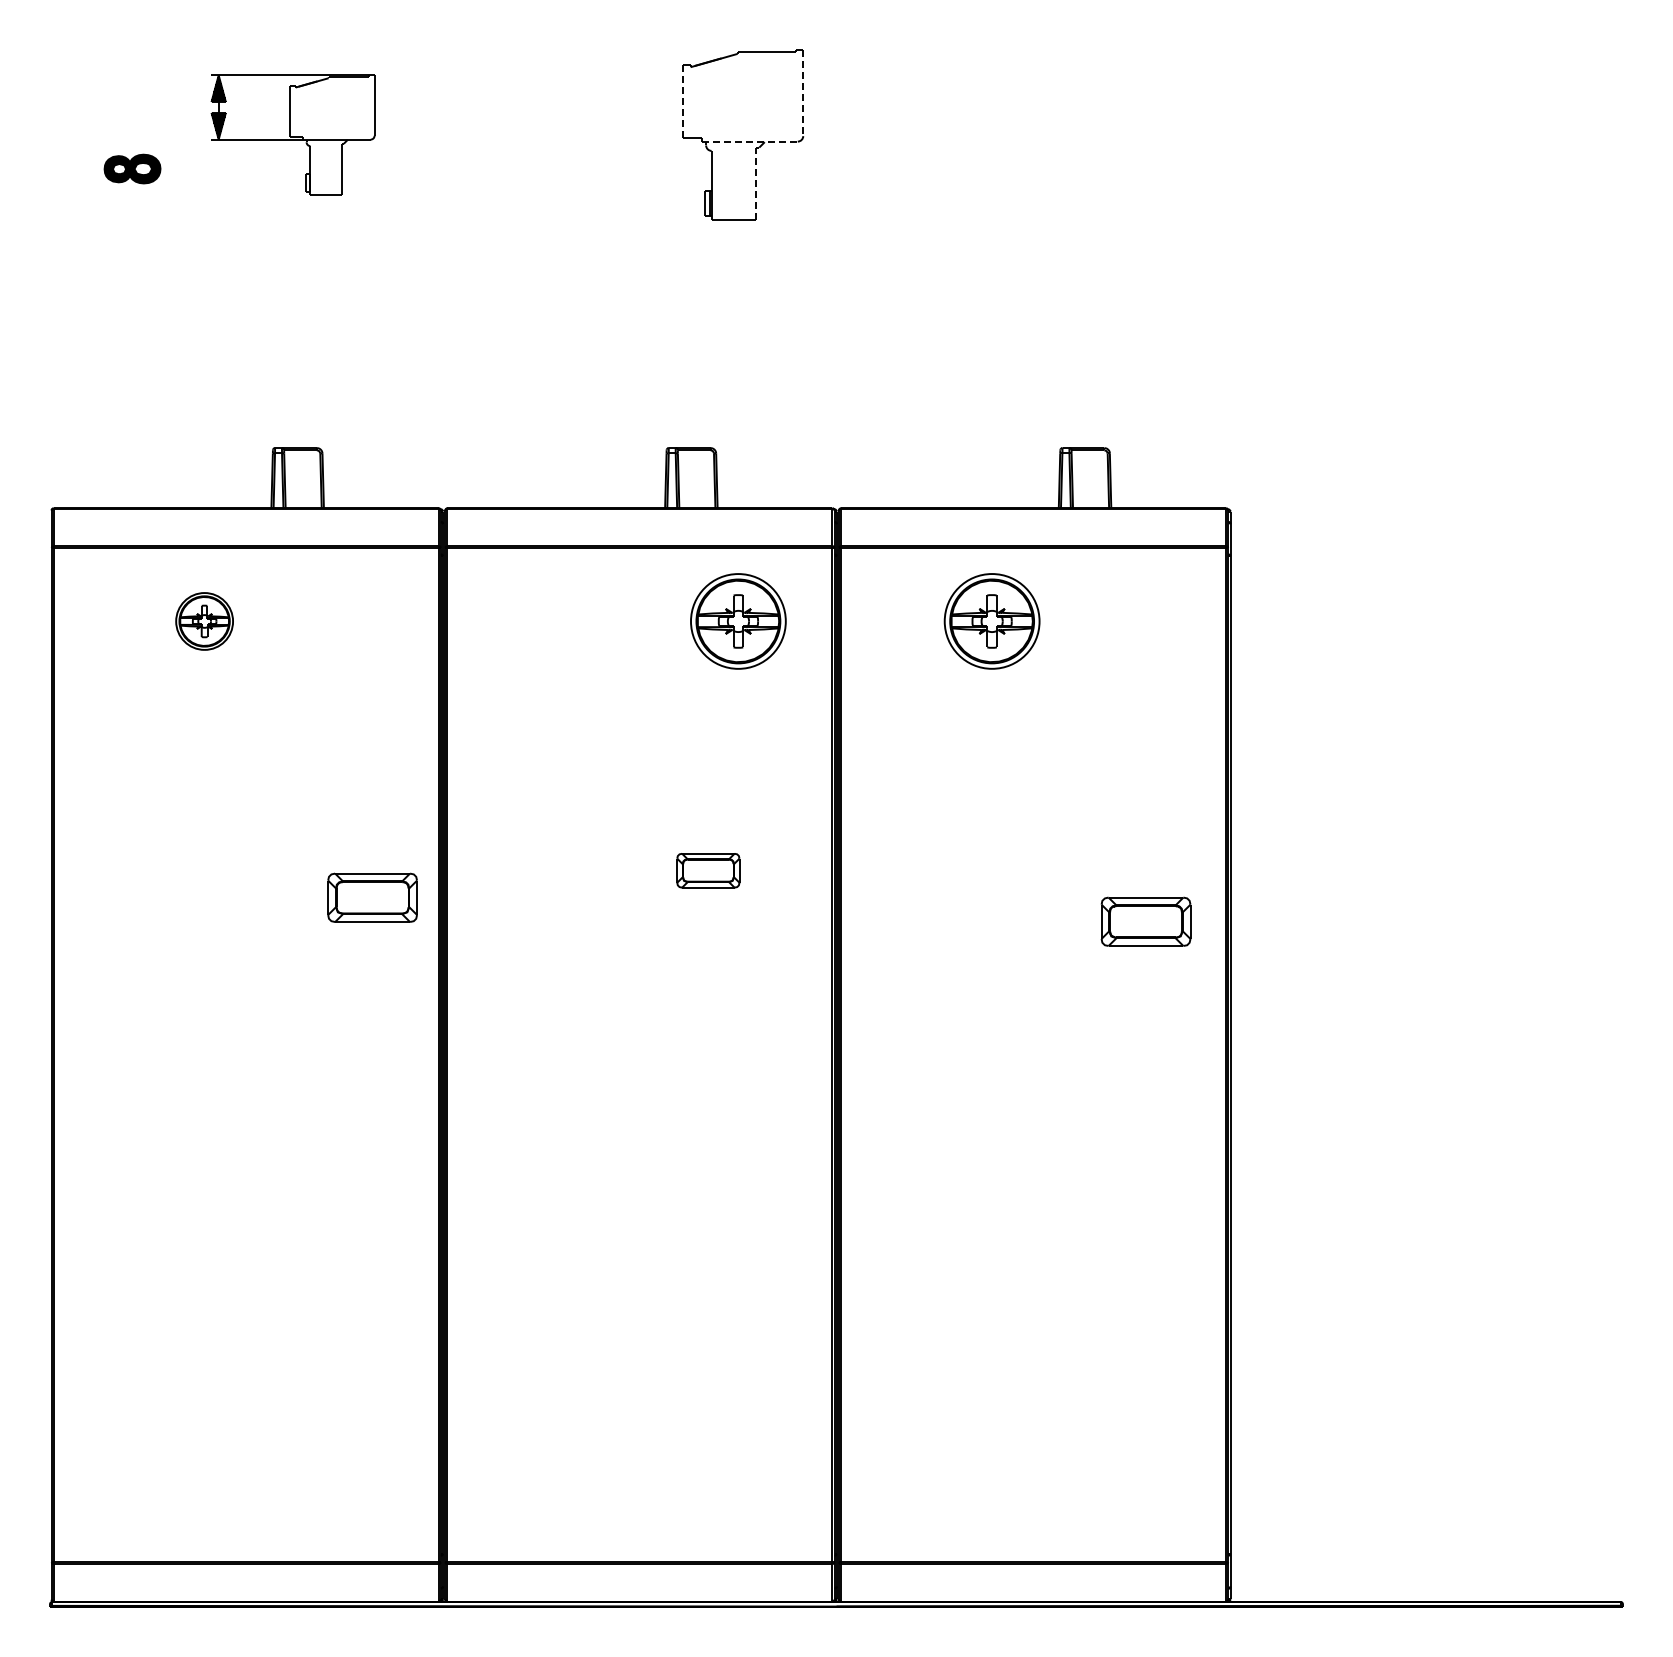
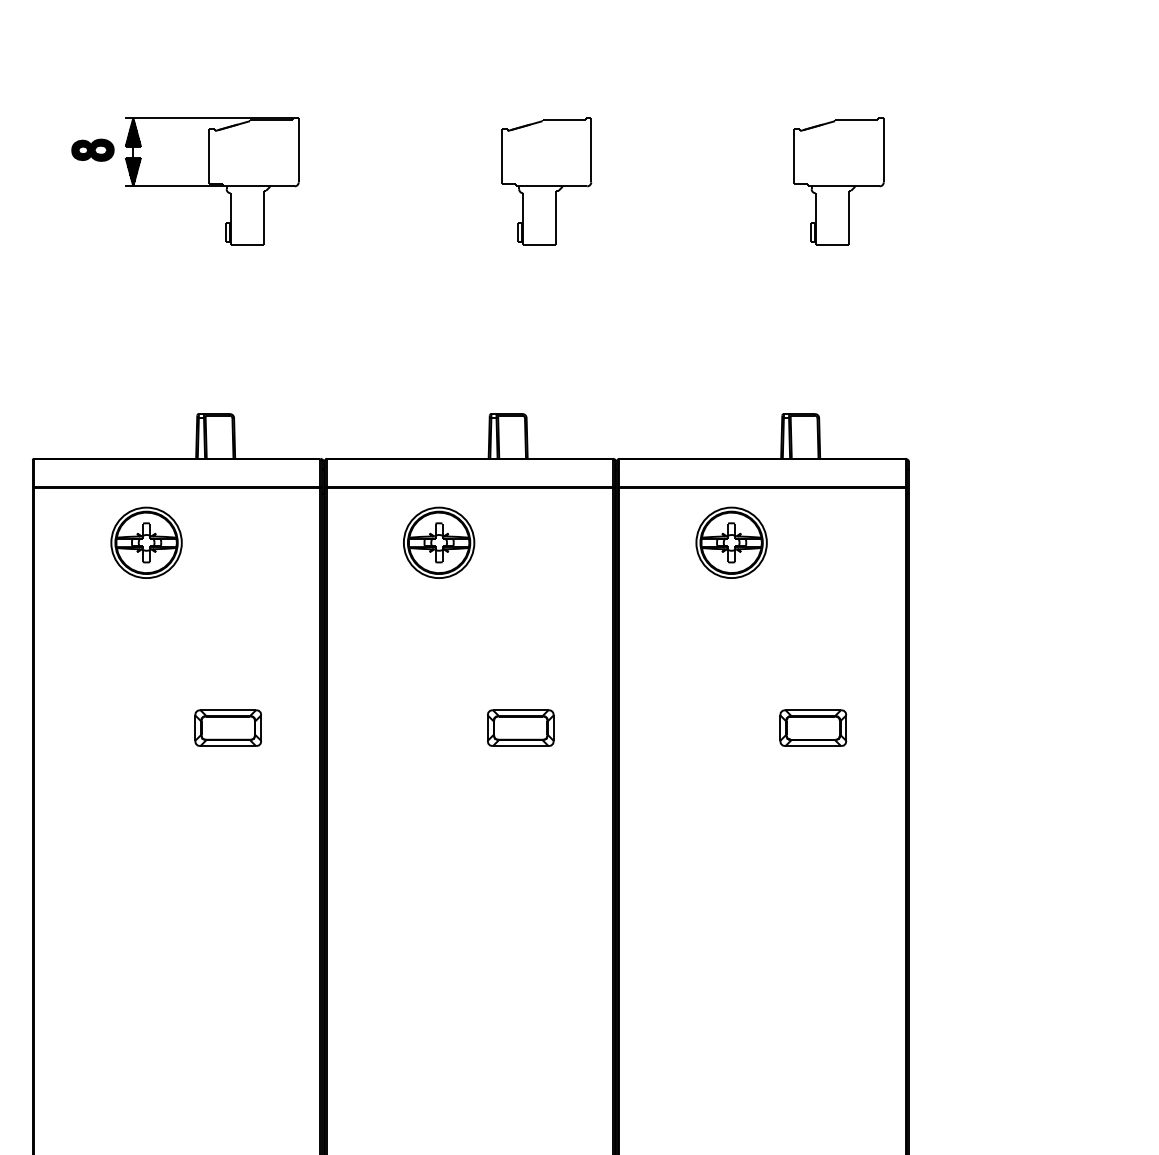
line: (803, 93) -> (591, 150), dashed -> solid
line: (682, 101) -> (501, 156), dashed -> solid
part: (292, 134) -> (211, 181), size x1.43
part: (1136, 134) -> (838, 181), added
line: (750, 141) -> (552, 186), dashed -> solid
part: (132, 168) -> (92, 149), moved
line: (756, 183) -> (556, 217), dashed -> solid
part: (204, 621) -> (146, 542), size x1.67
part: (738, 621) -> (439, 542), moved
part: (708, 870) -> (520, 727), size x1.43
part: (372, 897) -> (228, 727), moved
part: (1145, 921) -> (812, 727), moved

